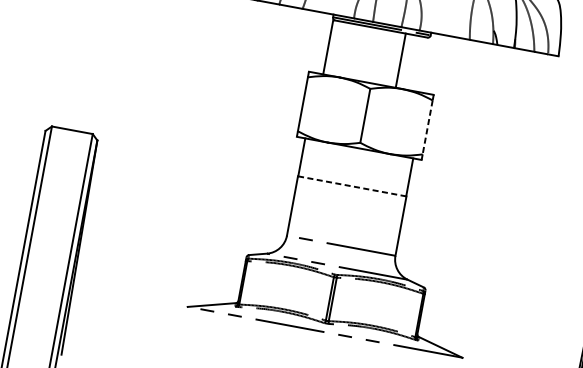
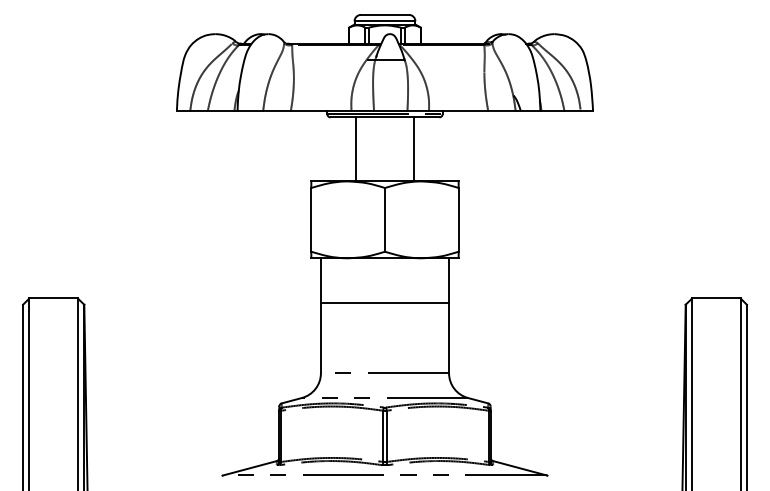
line: (328, 47) -> (356, 149), moved
line: (427, 127) -> (458, 219), dashed -> solid
line: (351, 186) -> (384, 303), dashed -> solid

